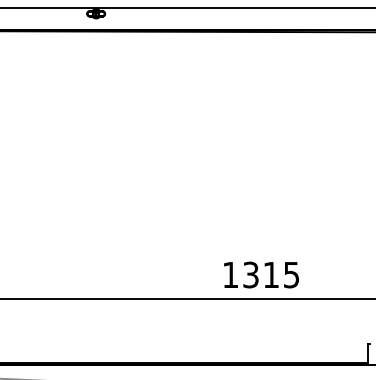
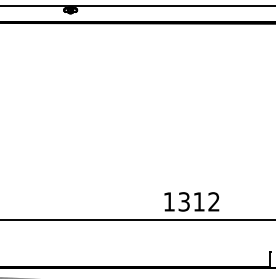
text: (290, 274) -> (213, 201), 1315 -> 1312

